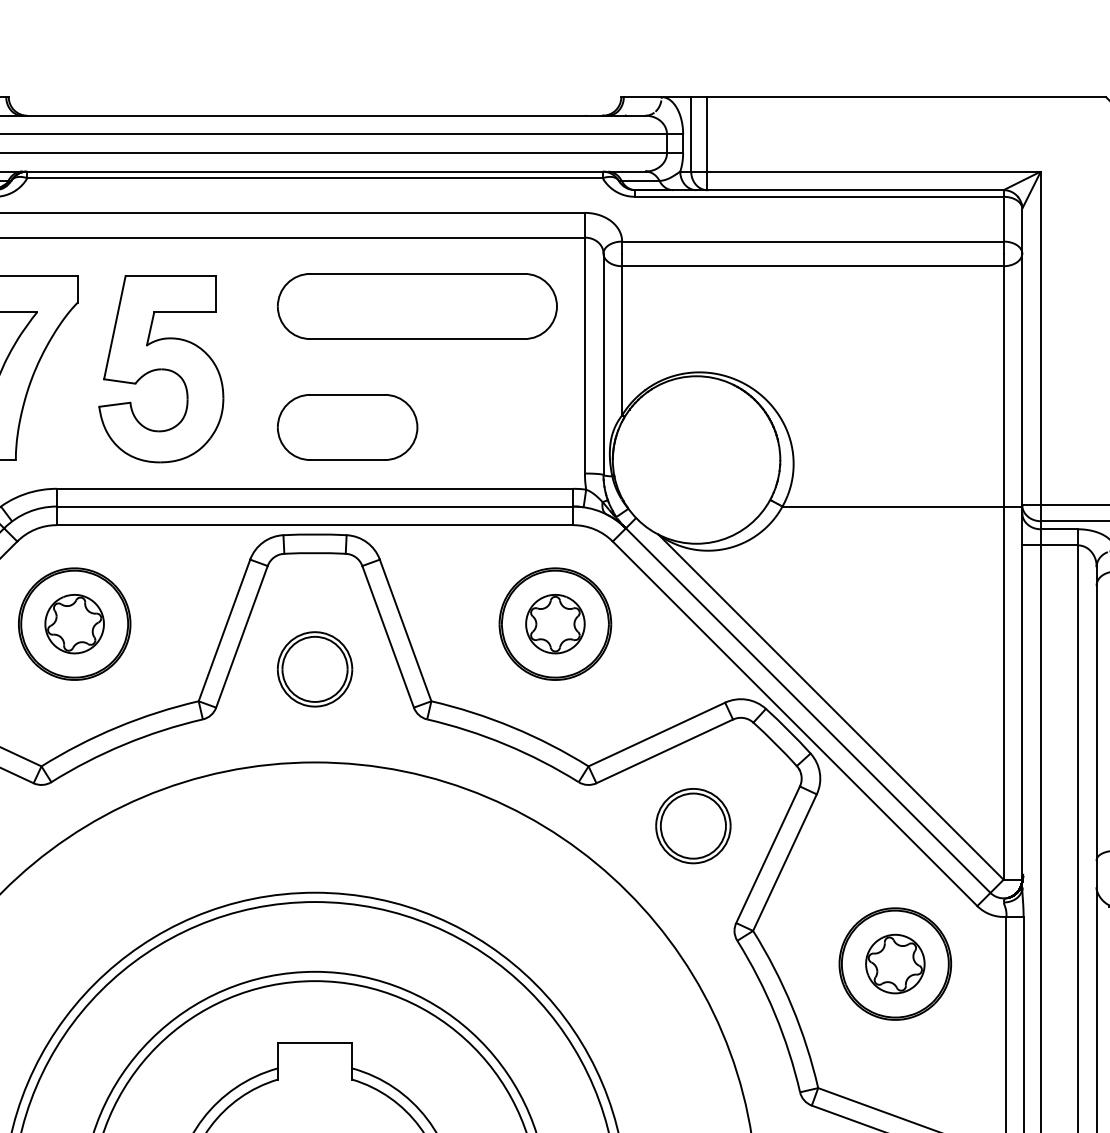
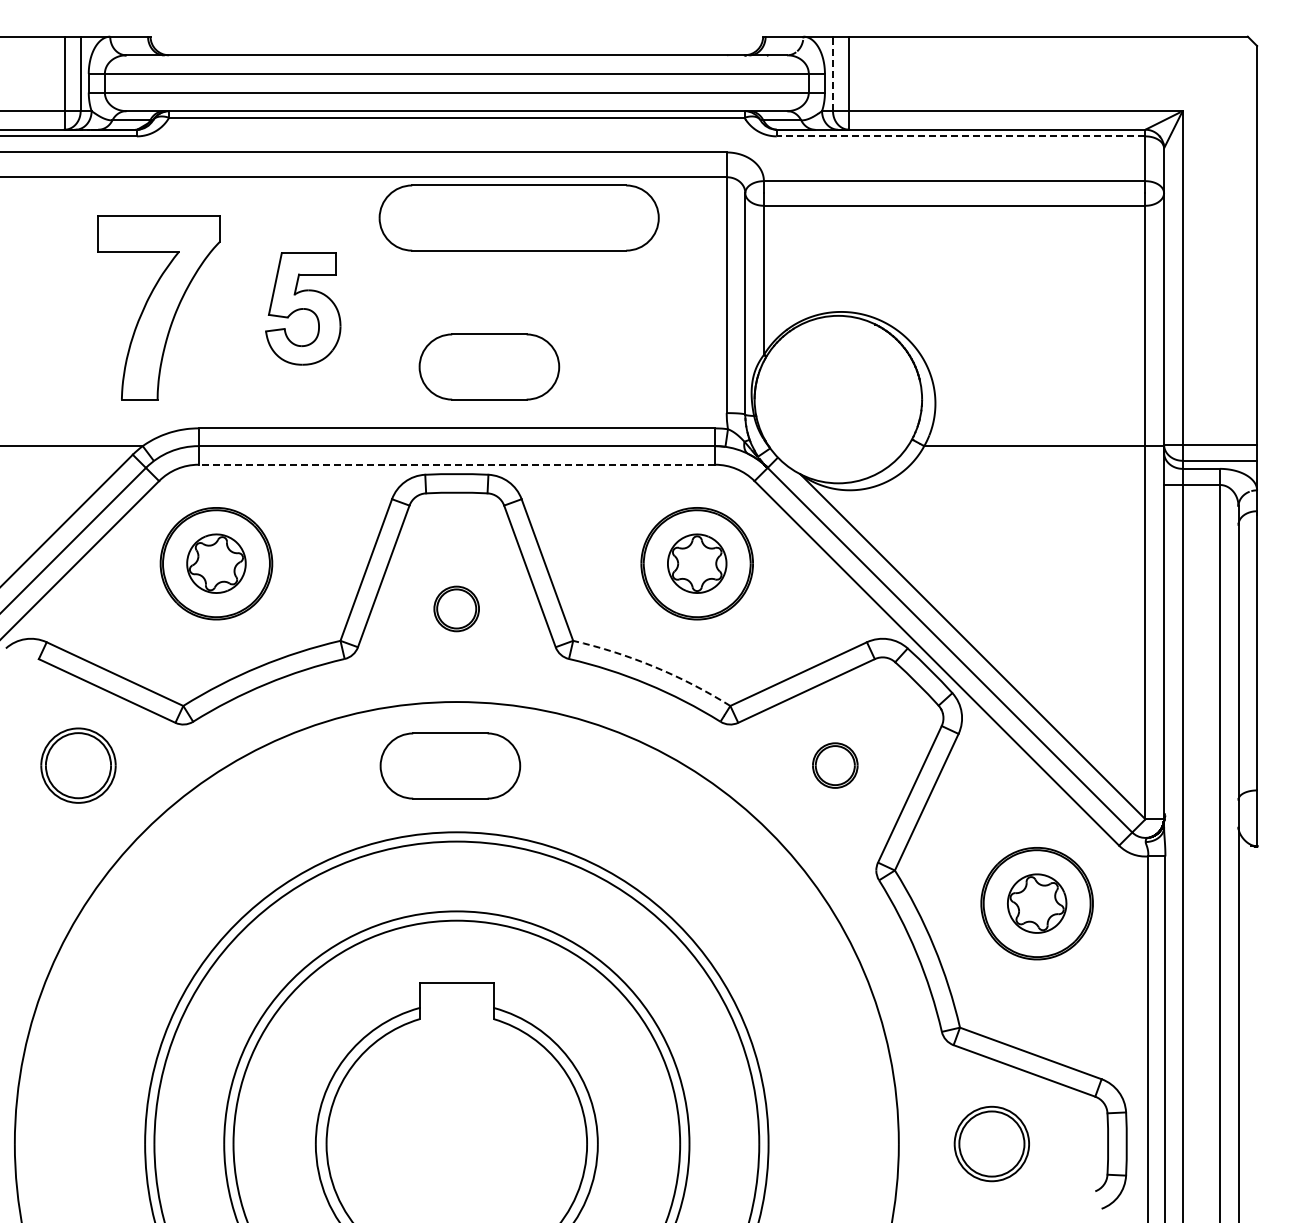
line: (691, 133) -> (833, 73), solid -> dashed
line: (818, 196) -> (960, 136), solid -> dashed
part: (416, 305) -> (518, 217), moved
part: (161, 368) -> (303, 308), size x0.6
line: (314, 524) -> (456, 464), solid -> dashed
part: (314, 668) -> (456, 608), size x0.6
arc: (512, 726) -> (654, 666), solid -> dashed
part: (308, 825) -> (450, 765), added
part: (693, 825) -> (835, 765), size x0.6

